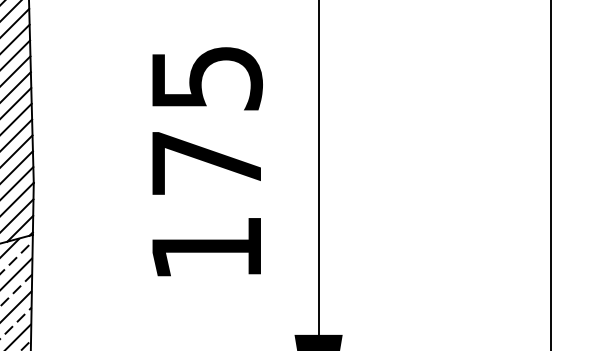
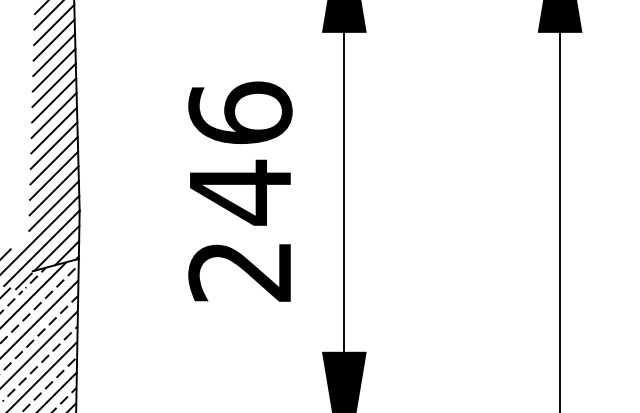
text: (206, 162) -> (240, 191), 175 -> 246

